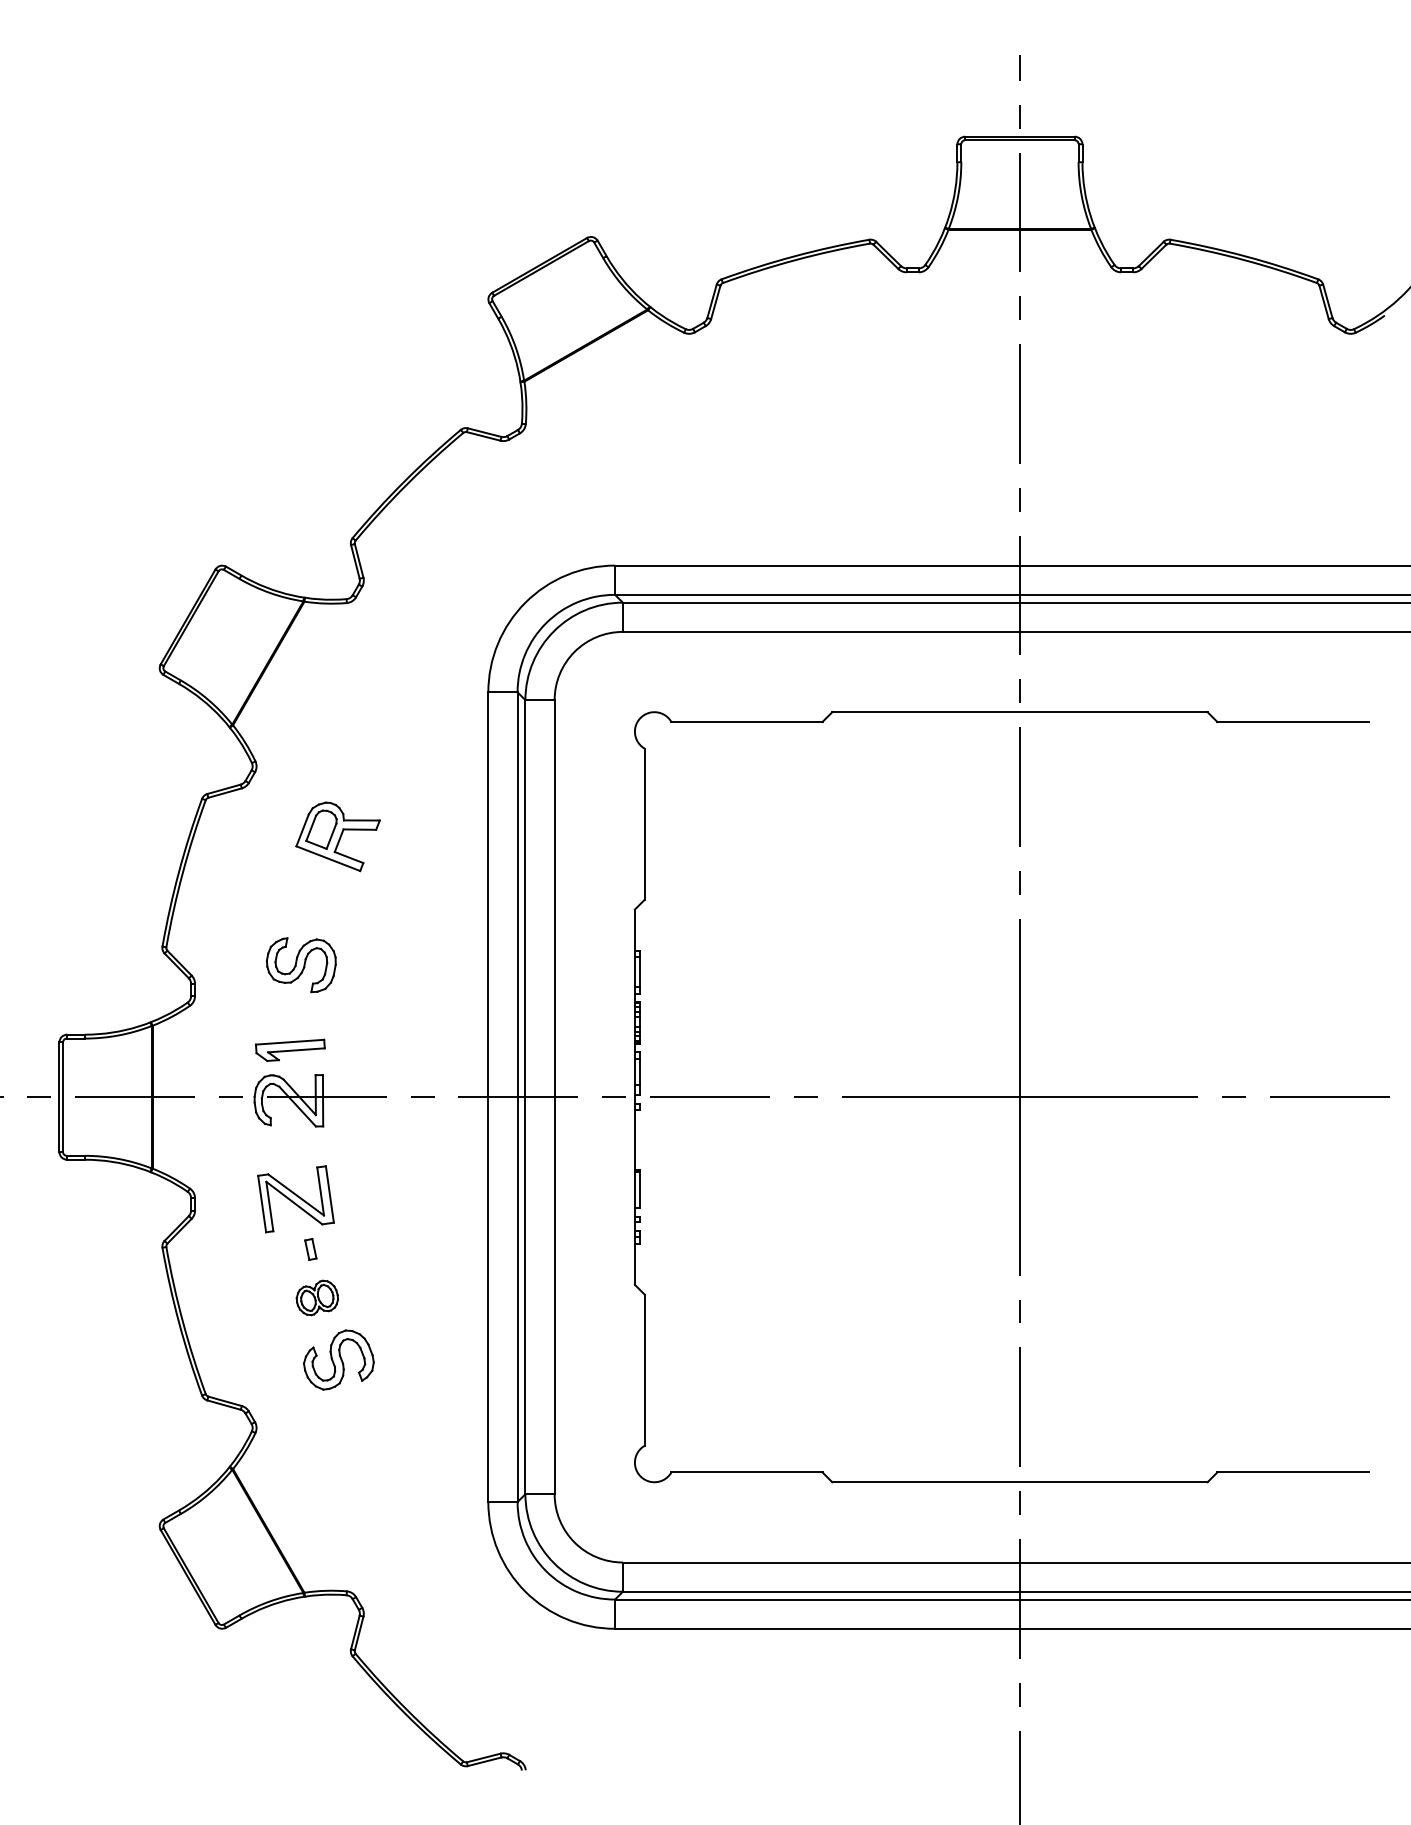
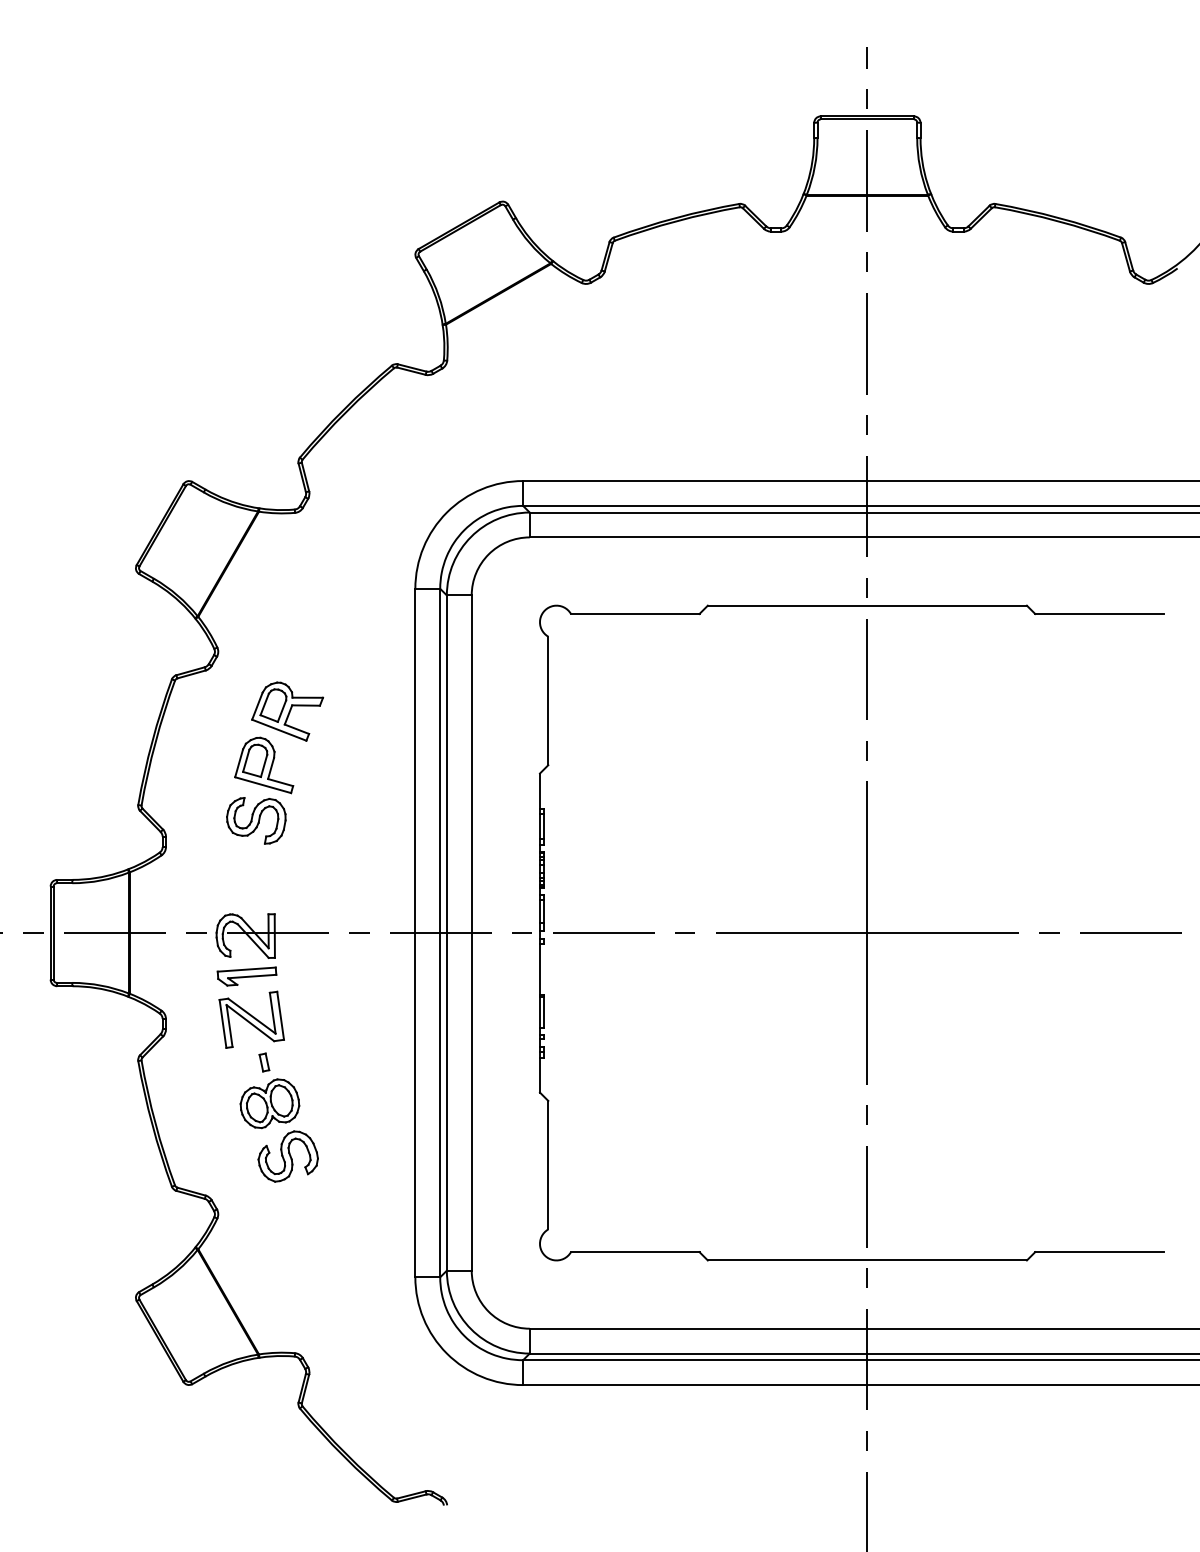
part: (310, 899) -> (264, 764), added
part: (290, 1049) -> (247, 975), moved
part: (317, 1297) -> (270, 1103), size x1.67

